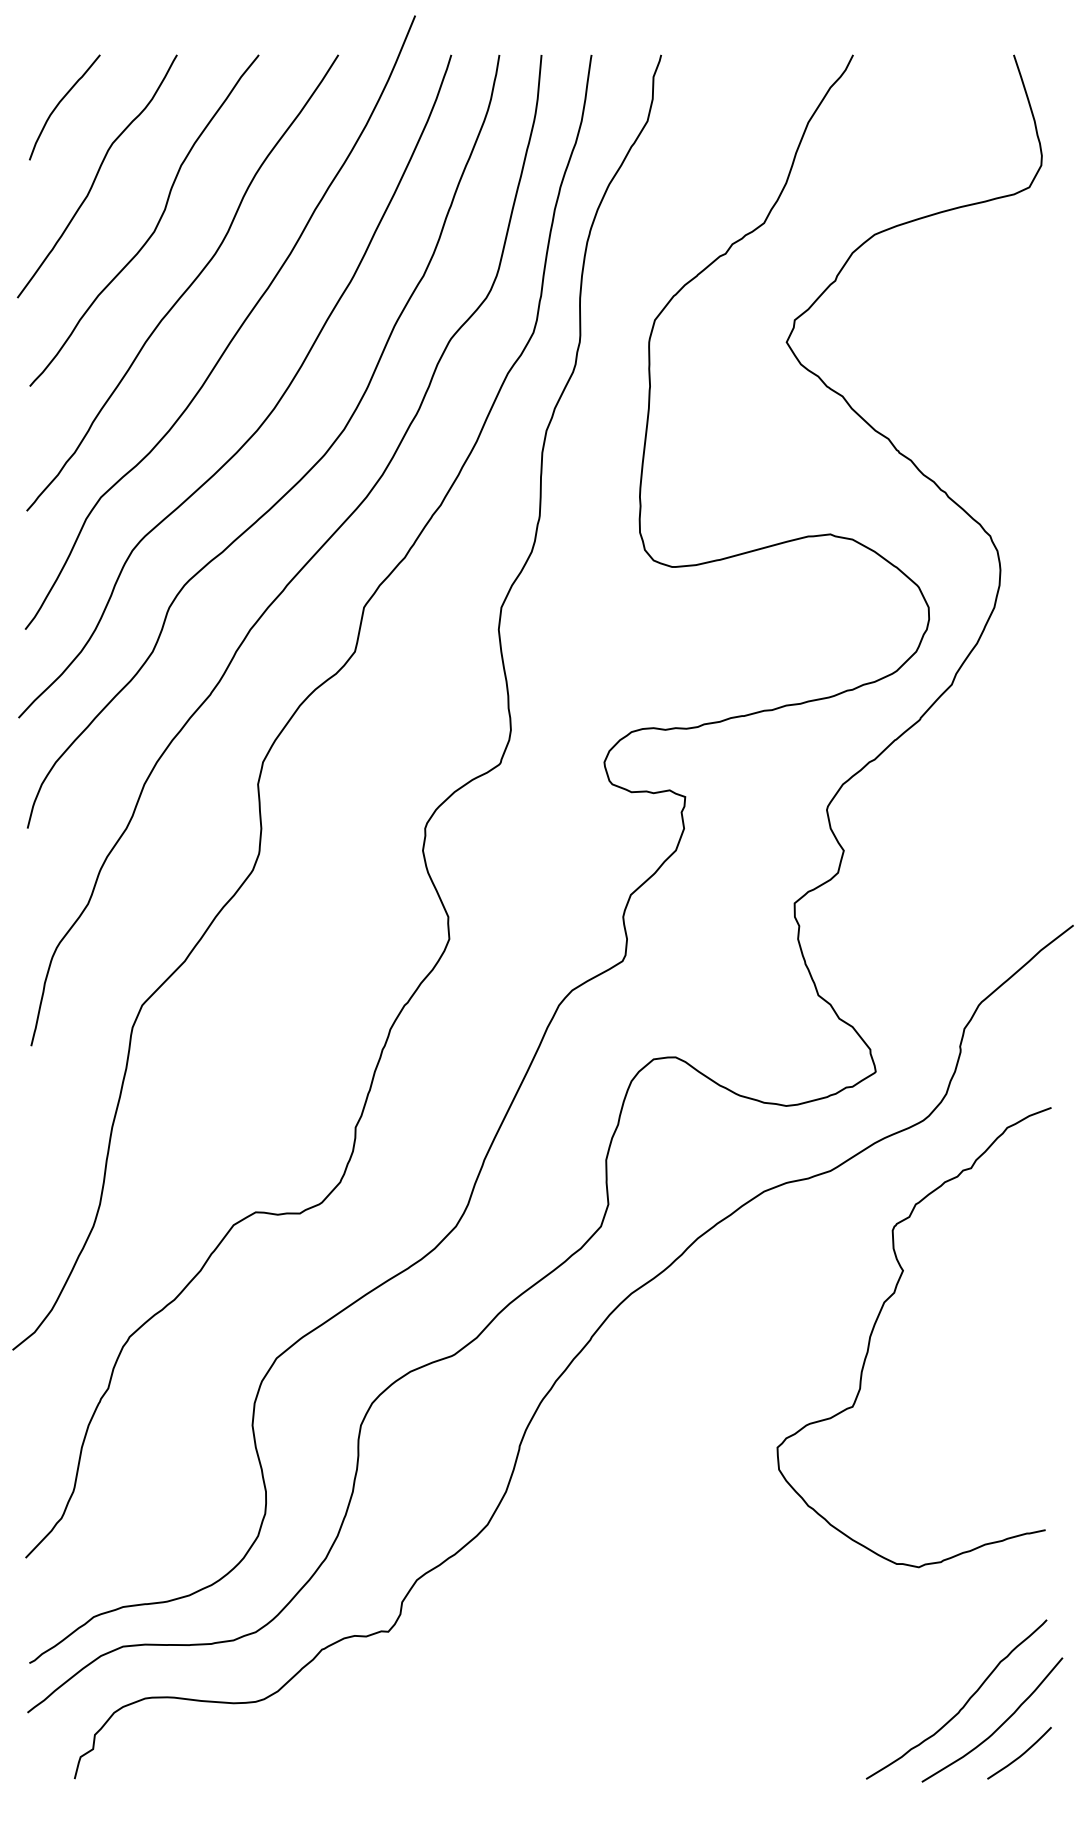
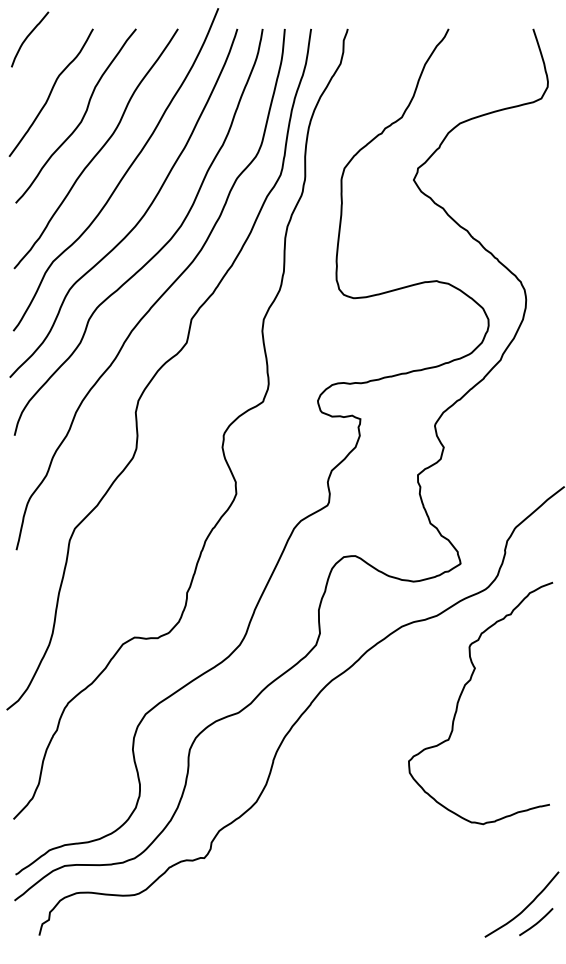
curve: (61, 103) -> (28, 37), moved
curve: (963, 1704) -> (506, 896), removed

